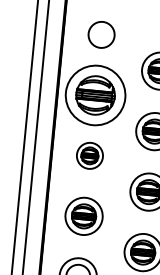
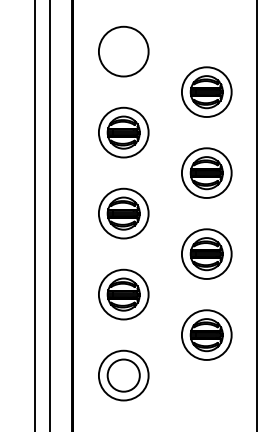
circle: (101, 34) -> (123, 51), size x1.43
part: (95, 95) -> (123, 132), size x0.62
part: (89, 155) -> (123, 213), size x1.43

